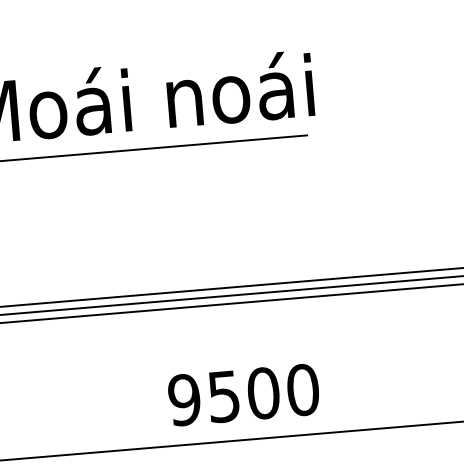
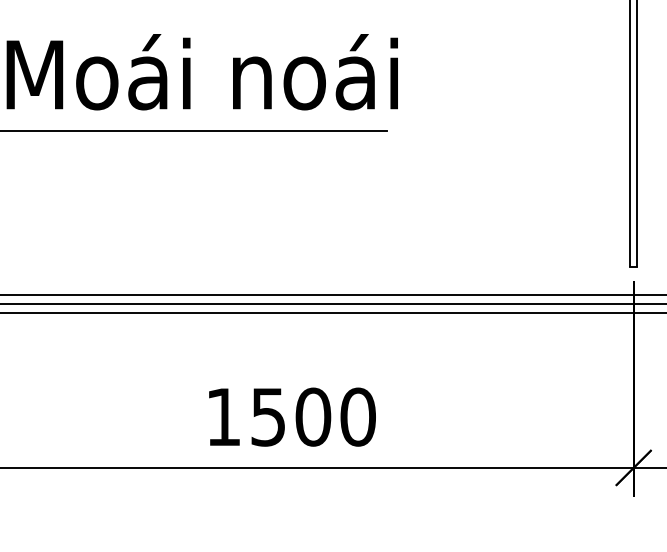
text: (184, 399) -> (223, 416), 9500 -> 1500

